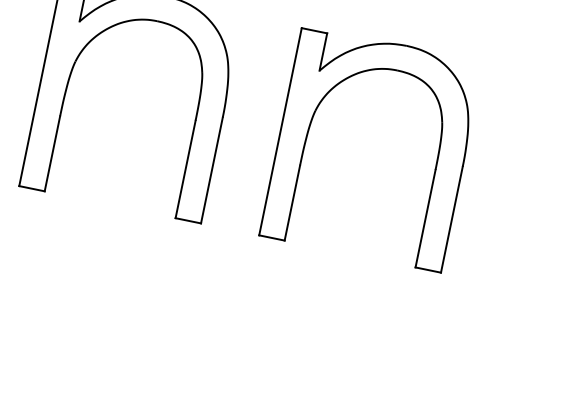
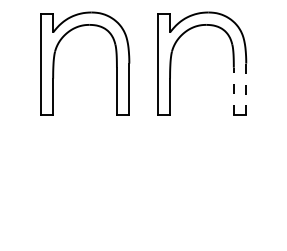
line: (424, 218) -> (233, 91), solid -> dashed
line: (452, 219) -> (246, 89), solid -> dashed

